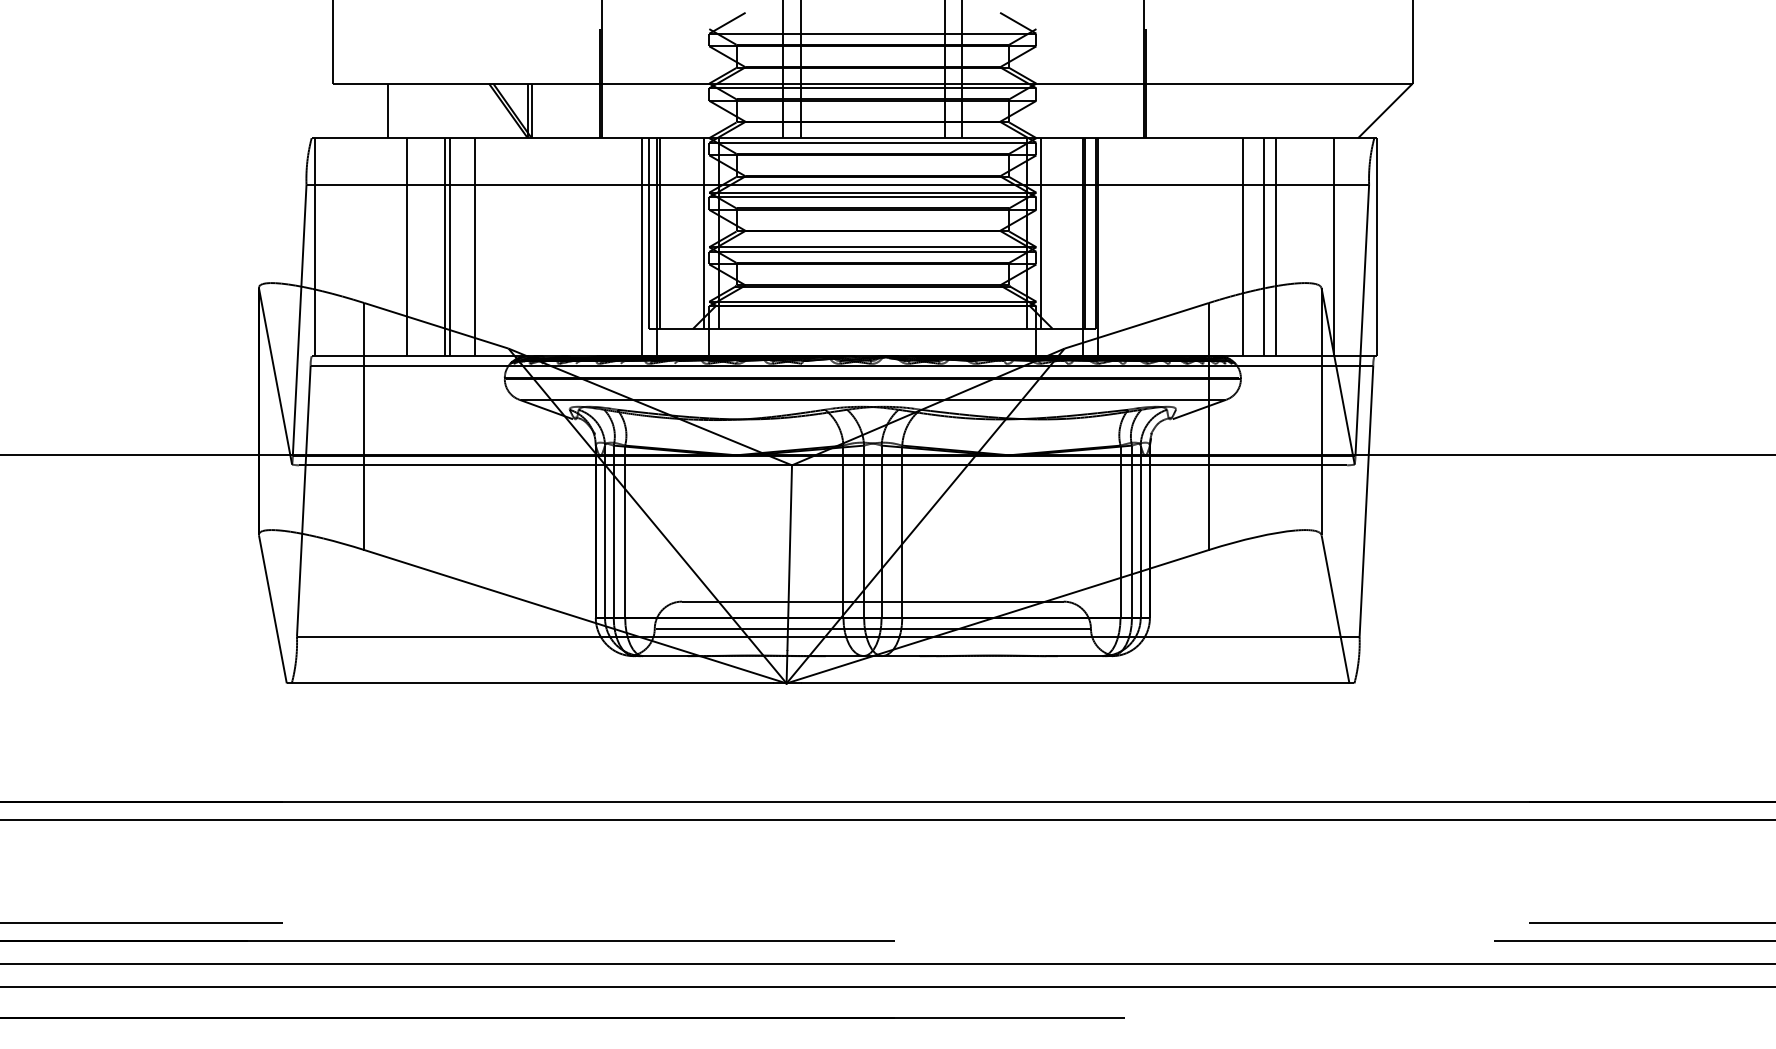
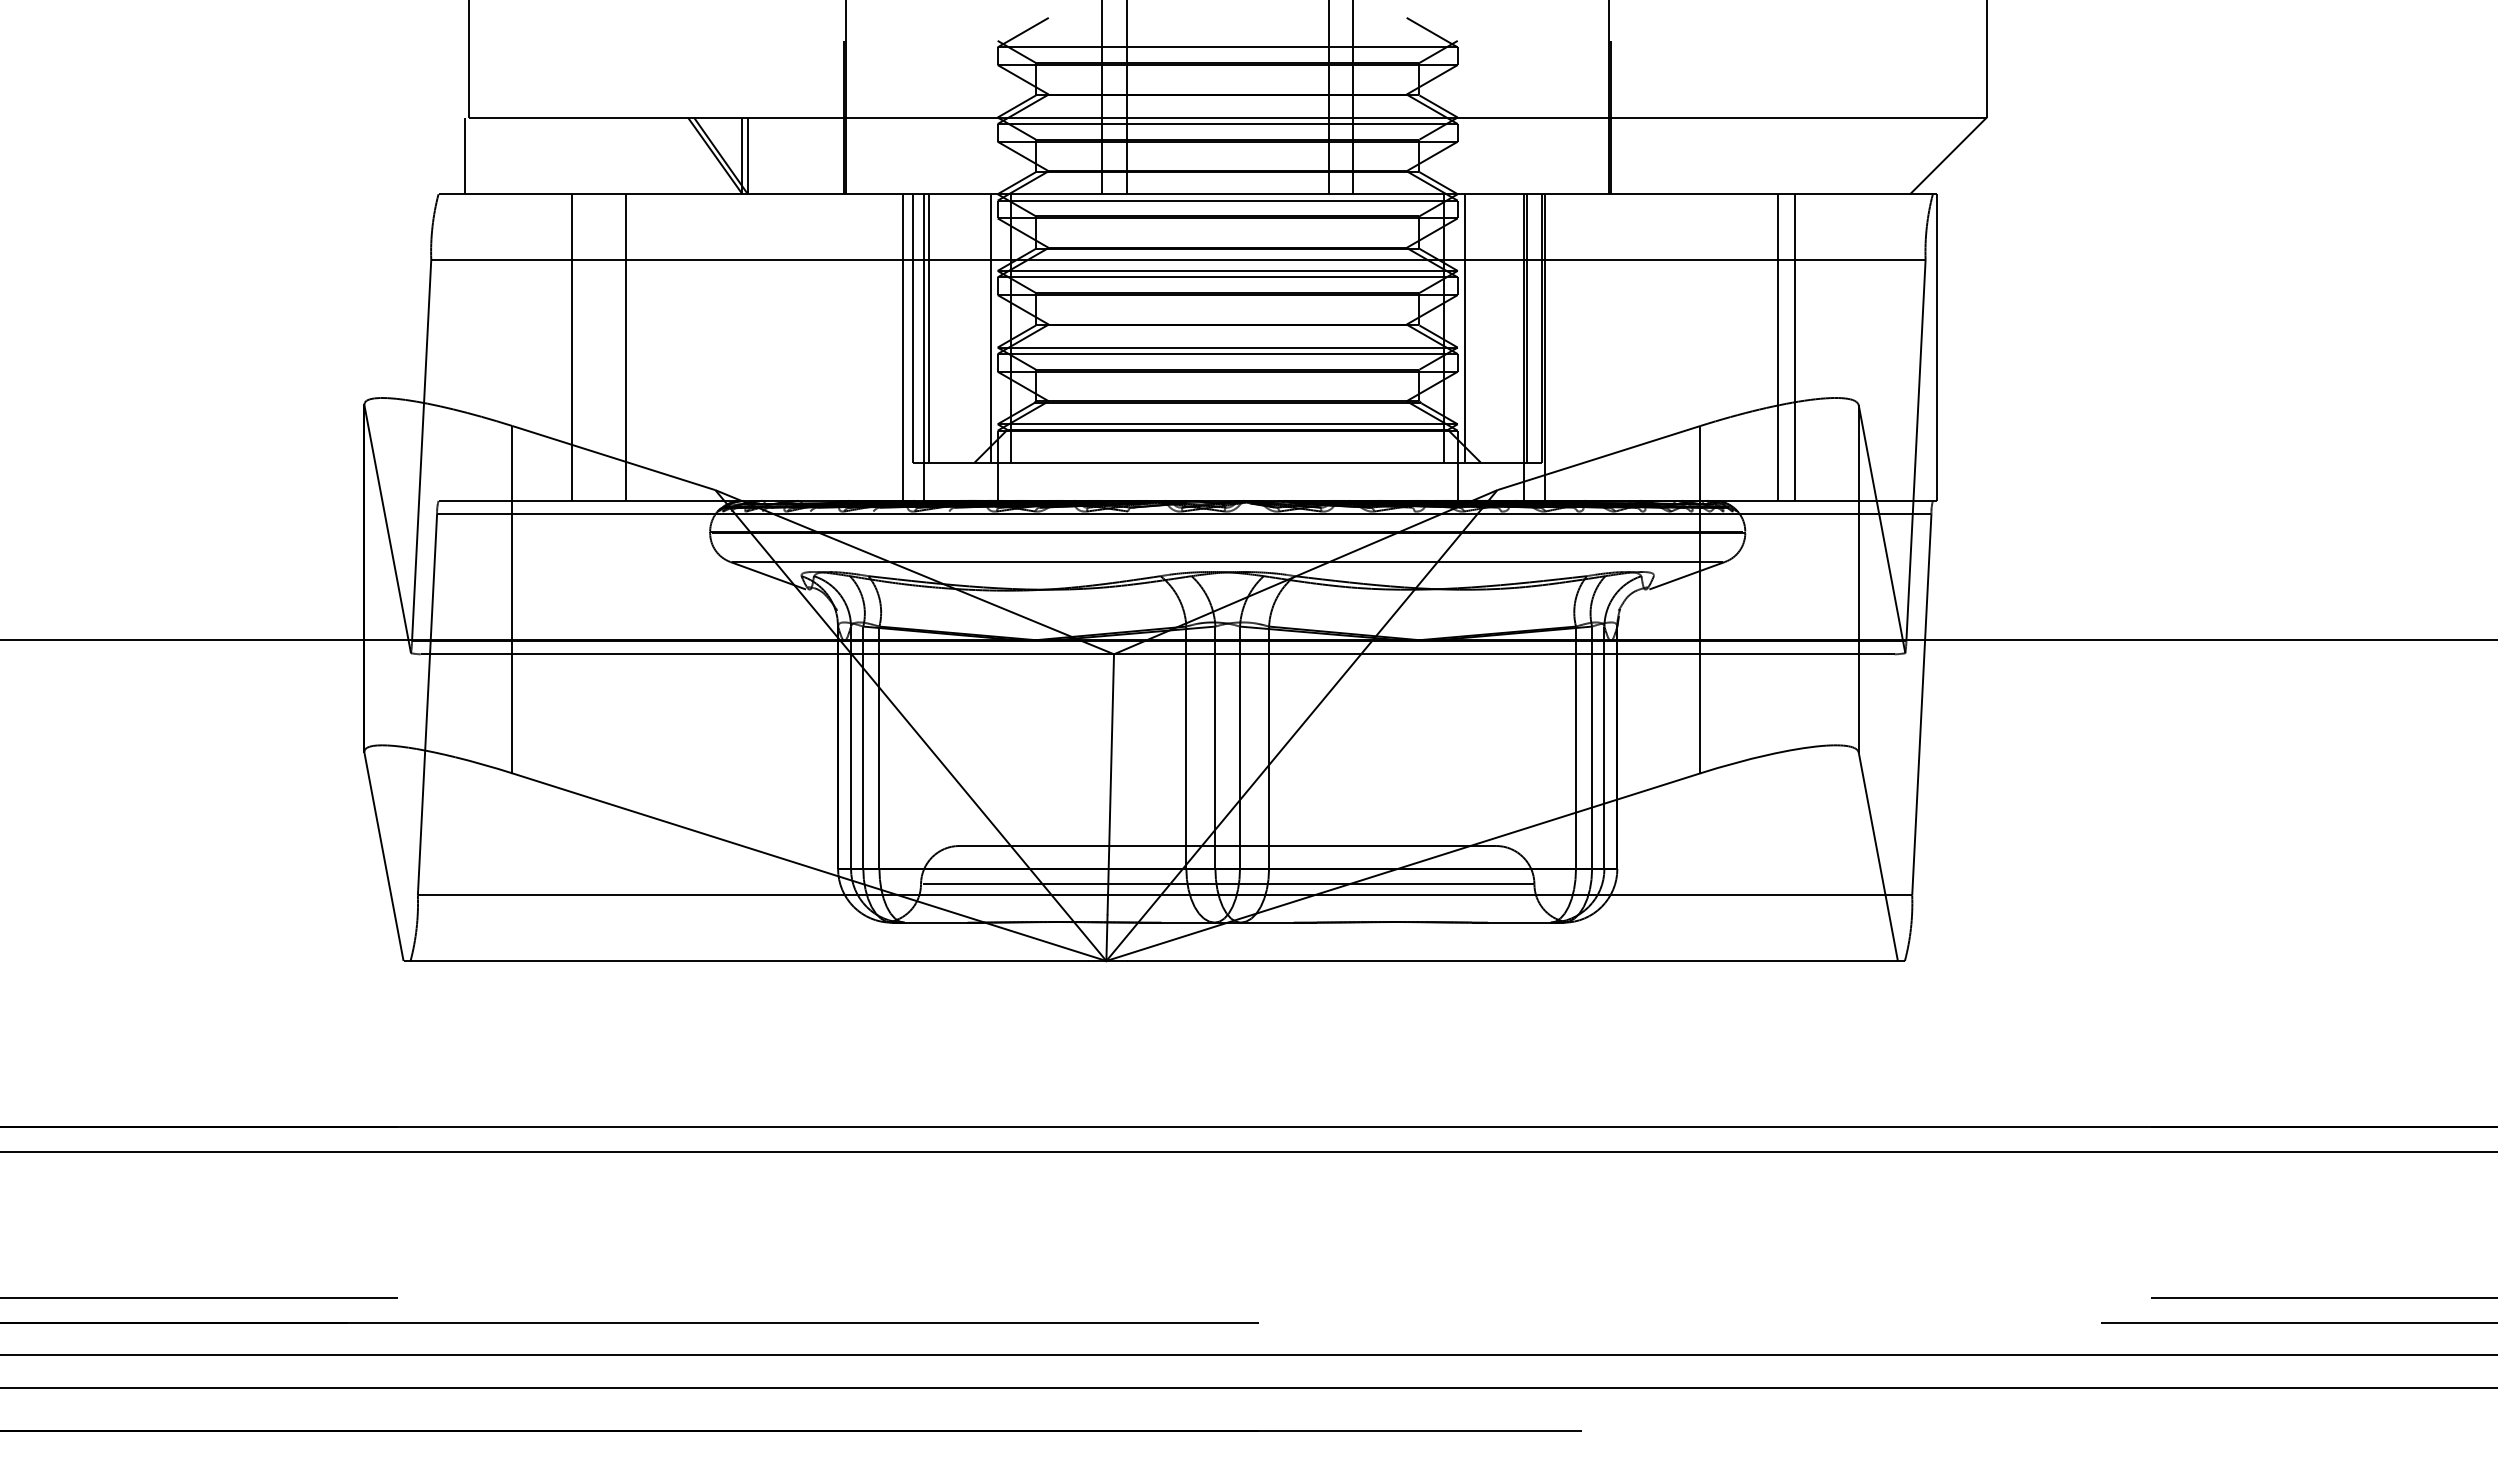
line: (387, 110) -> (465, 155), moved
line: (314, 247) -> (442, 347), removed
line: (449, 247) -> (632, 347), removed
line: (475, 247) -> (668, 347), removed
line: (1242, 247) -> (1747, 347), removed
line: (1333, 247) -> (1875, 347), removed

